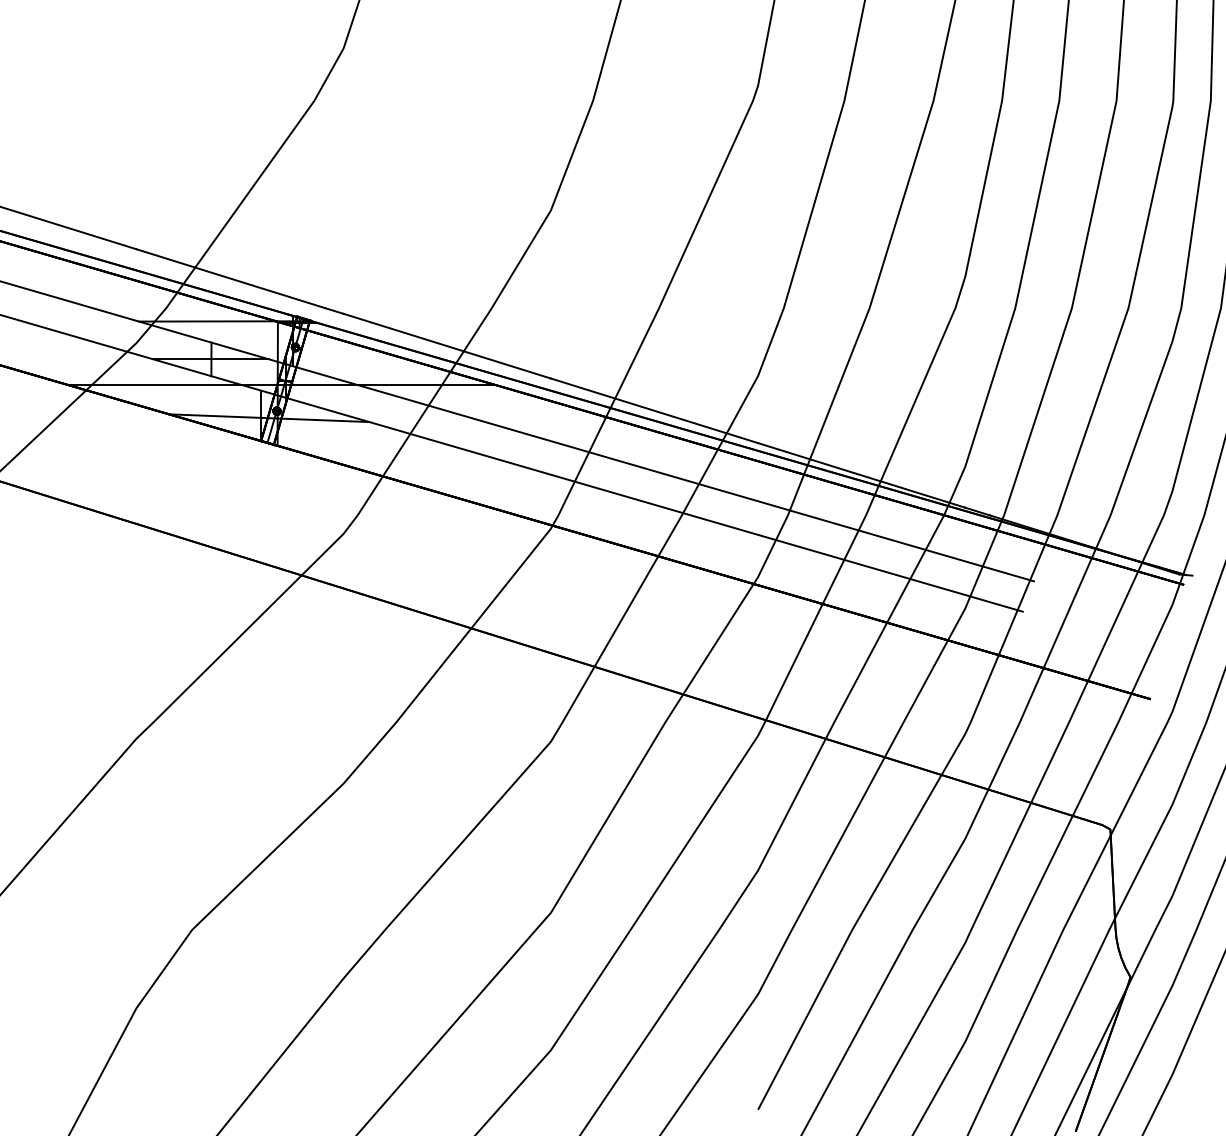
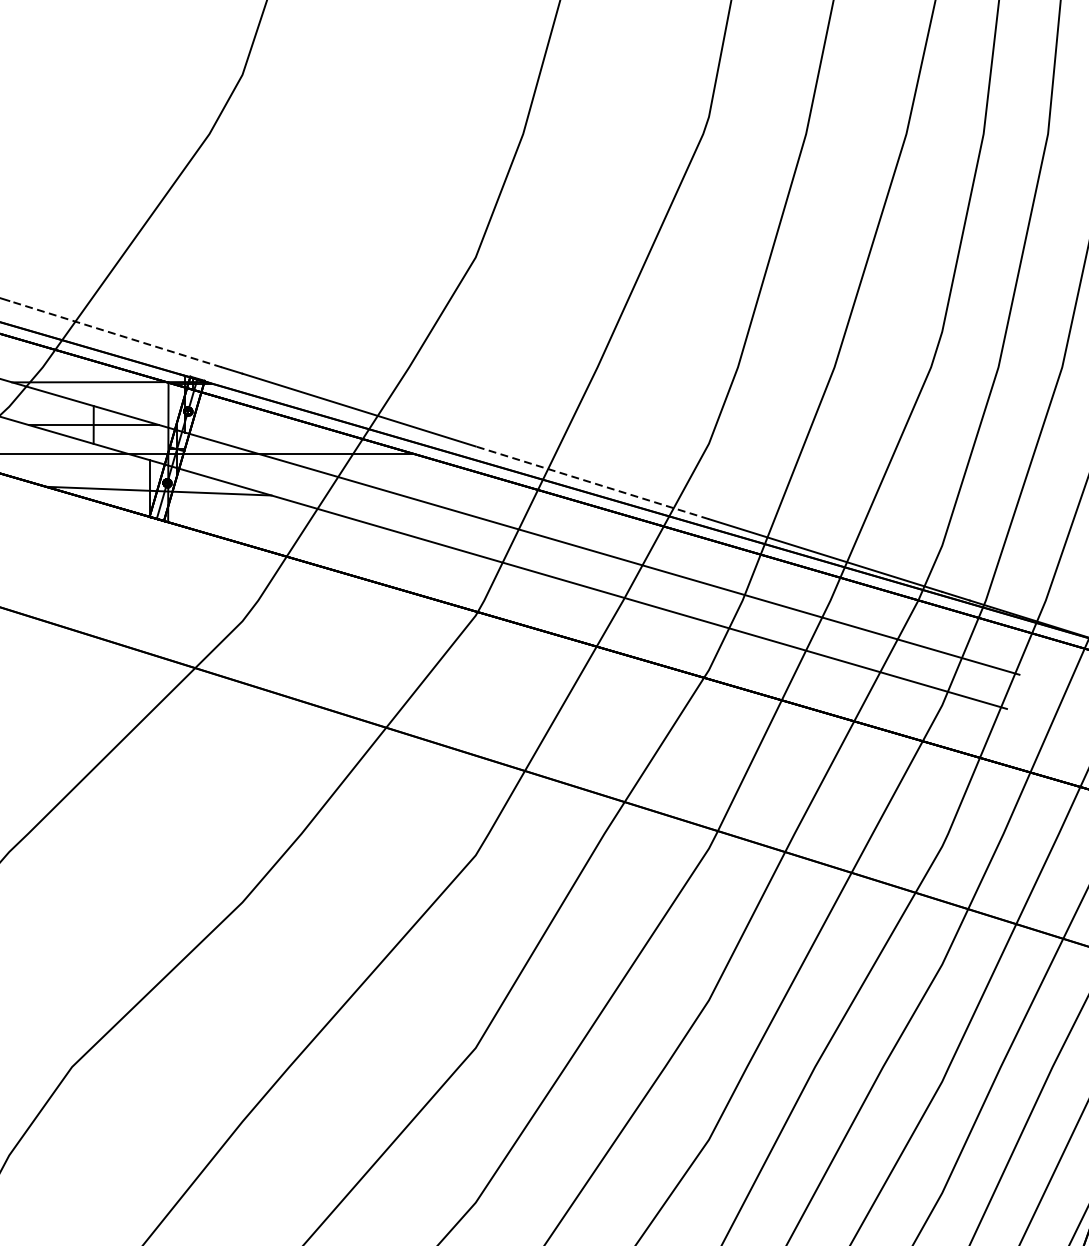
line: (230, 278) -> (115, 333), solid -> dashed
line: (654, 410) -> (592, 482), solid -> dashed

